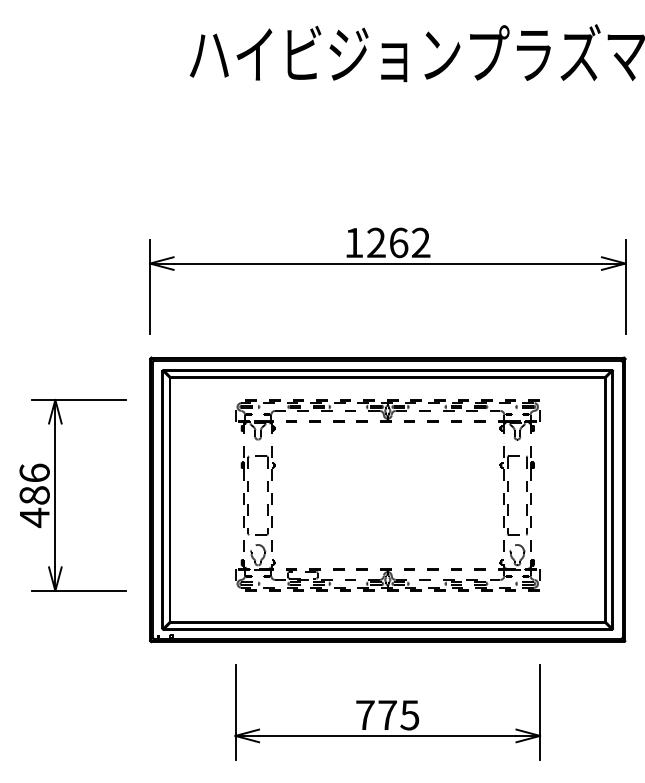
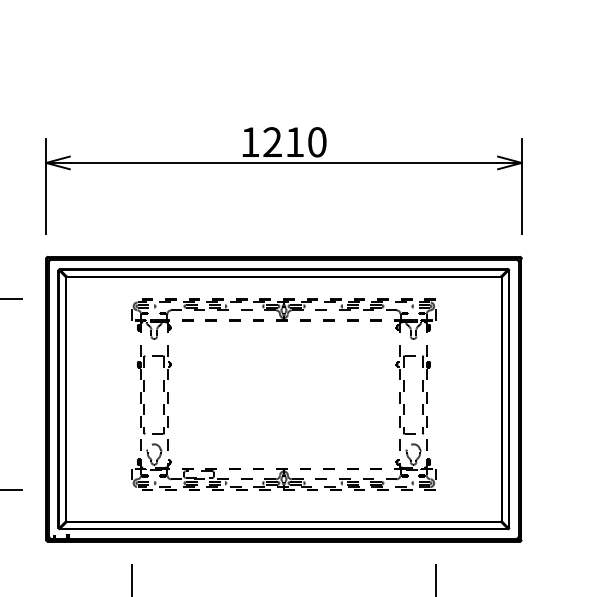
text: (410, 242) -> (306, 141), 1262 -> 1210

